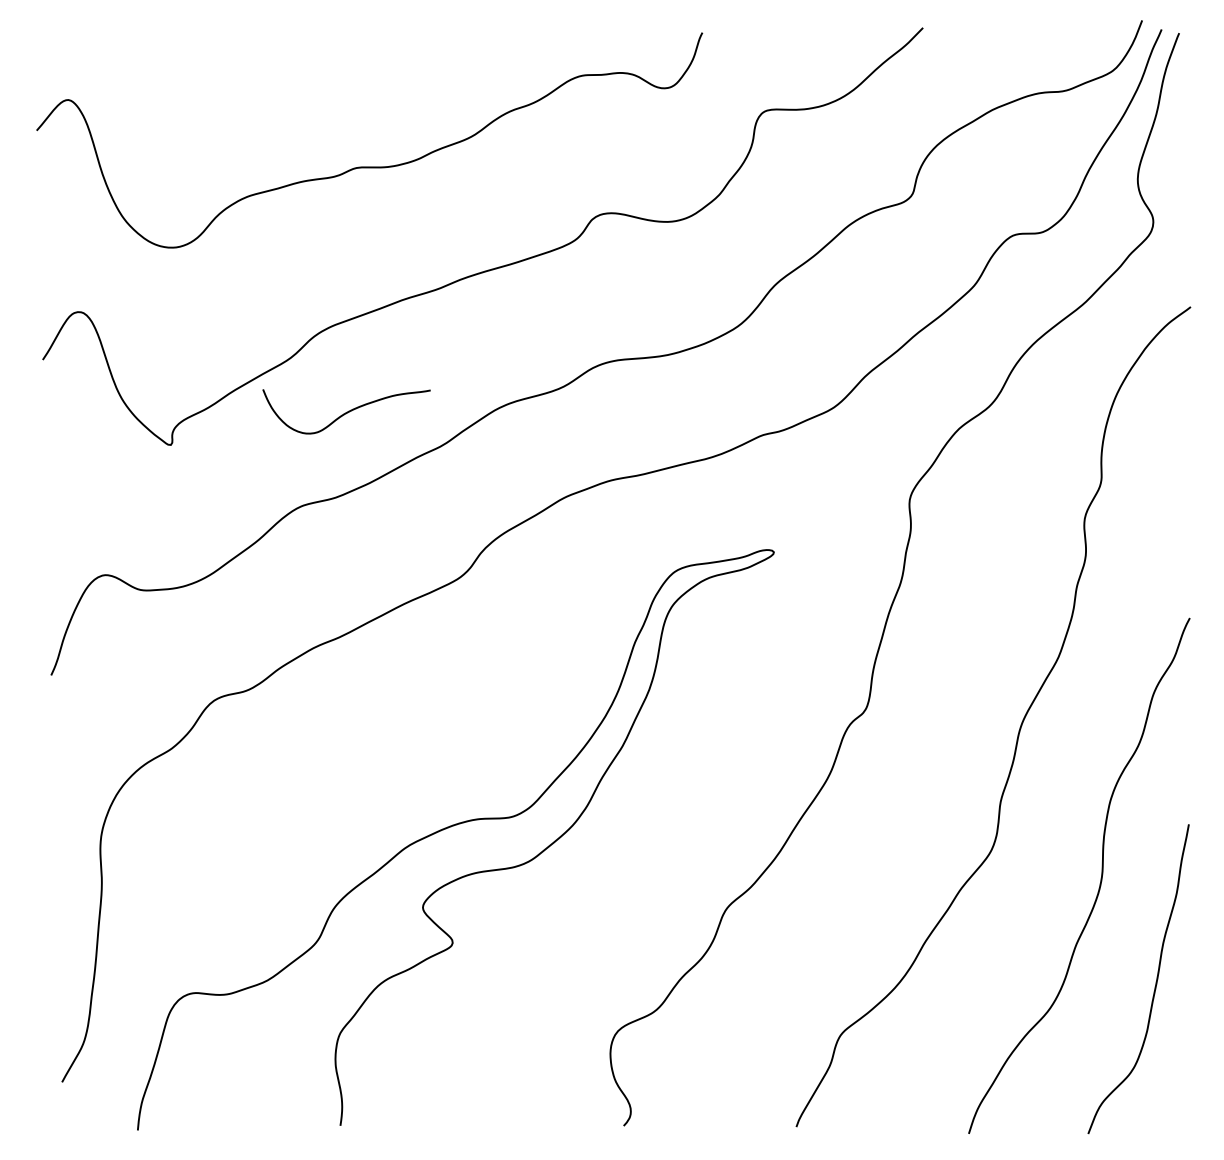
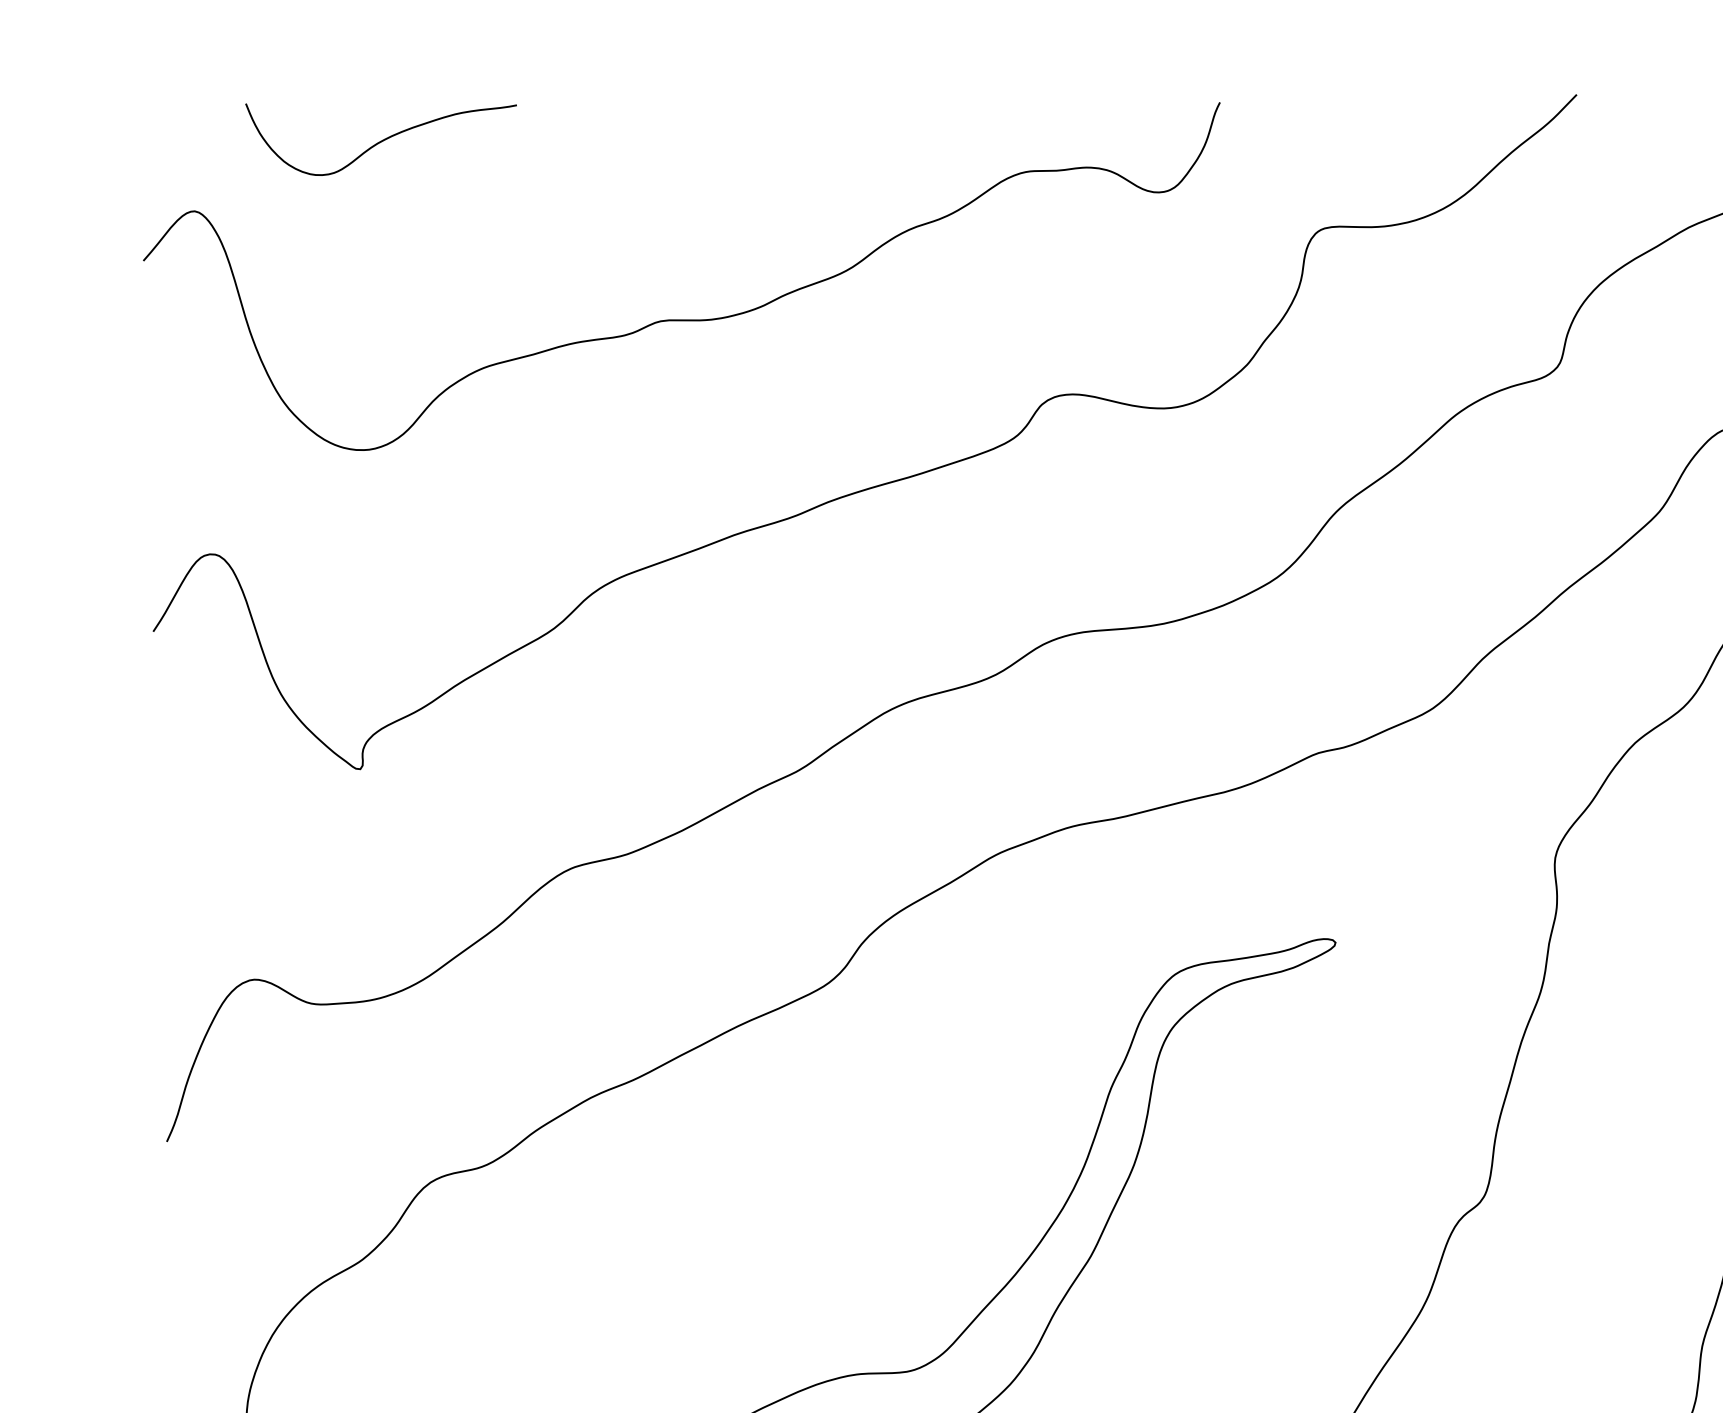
curve: (347, 411) -> (382, 139), moved

